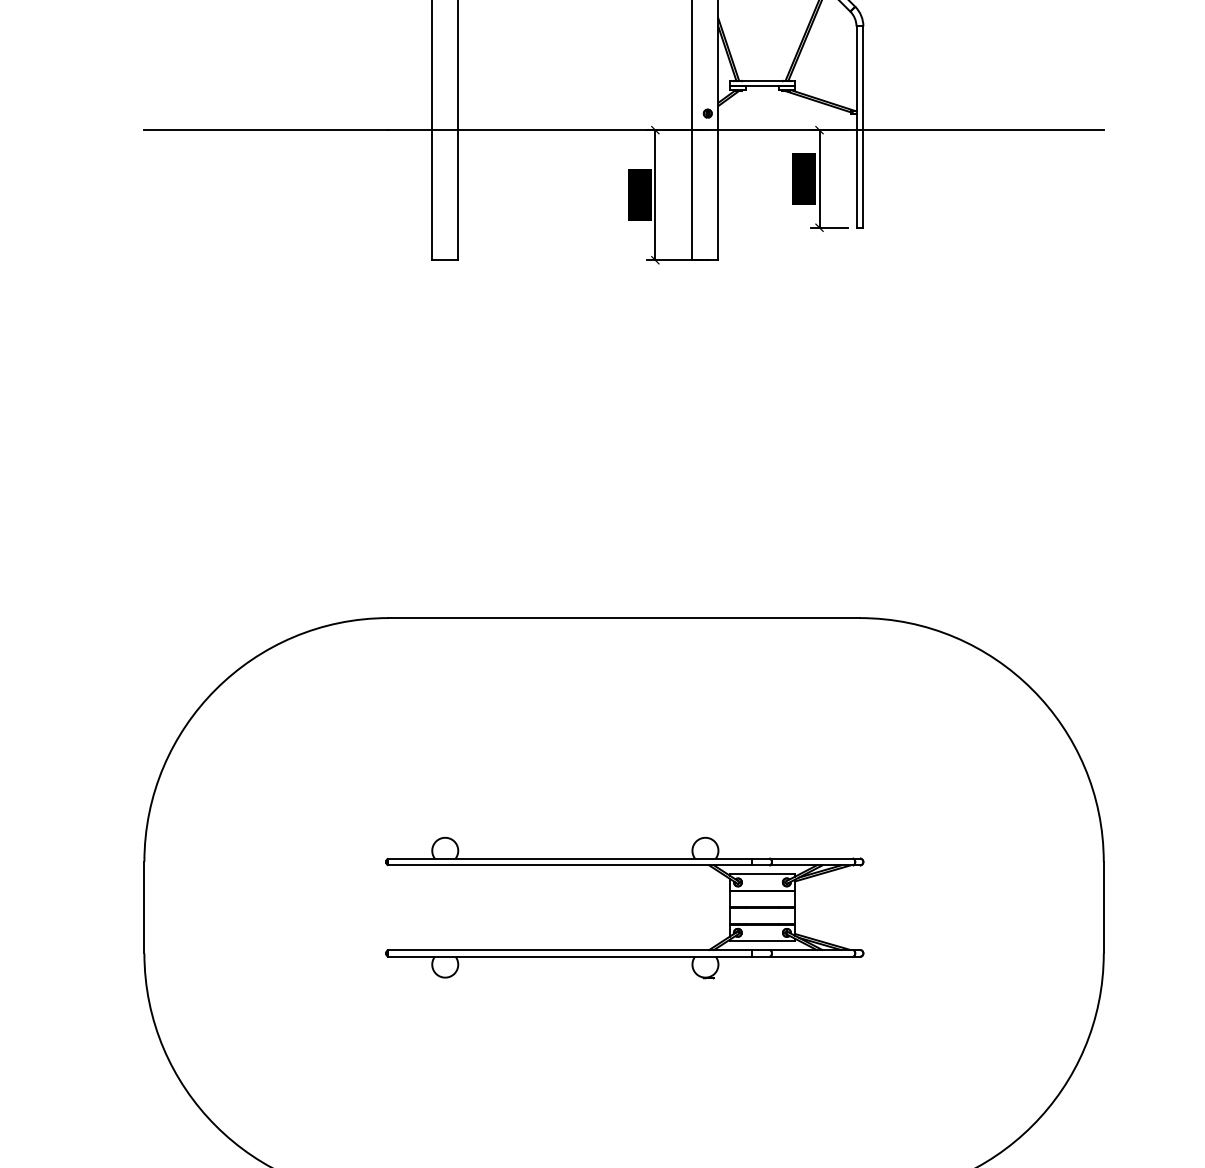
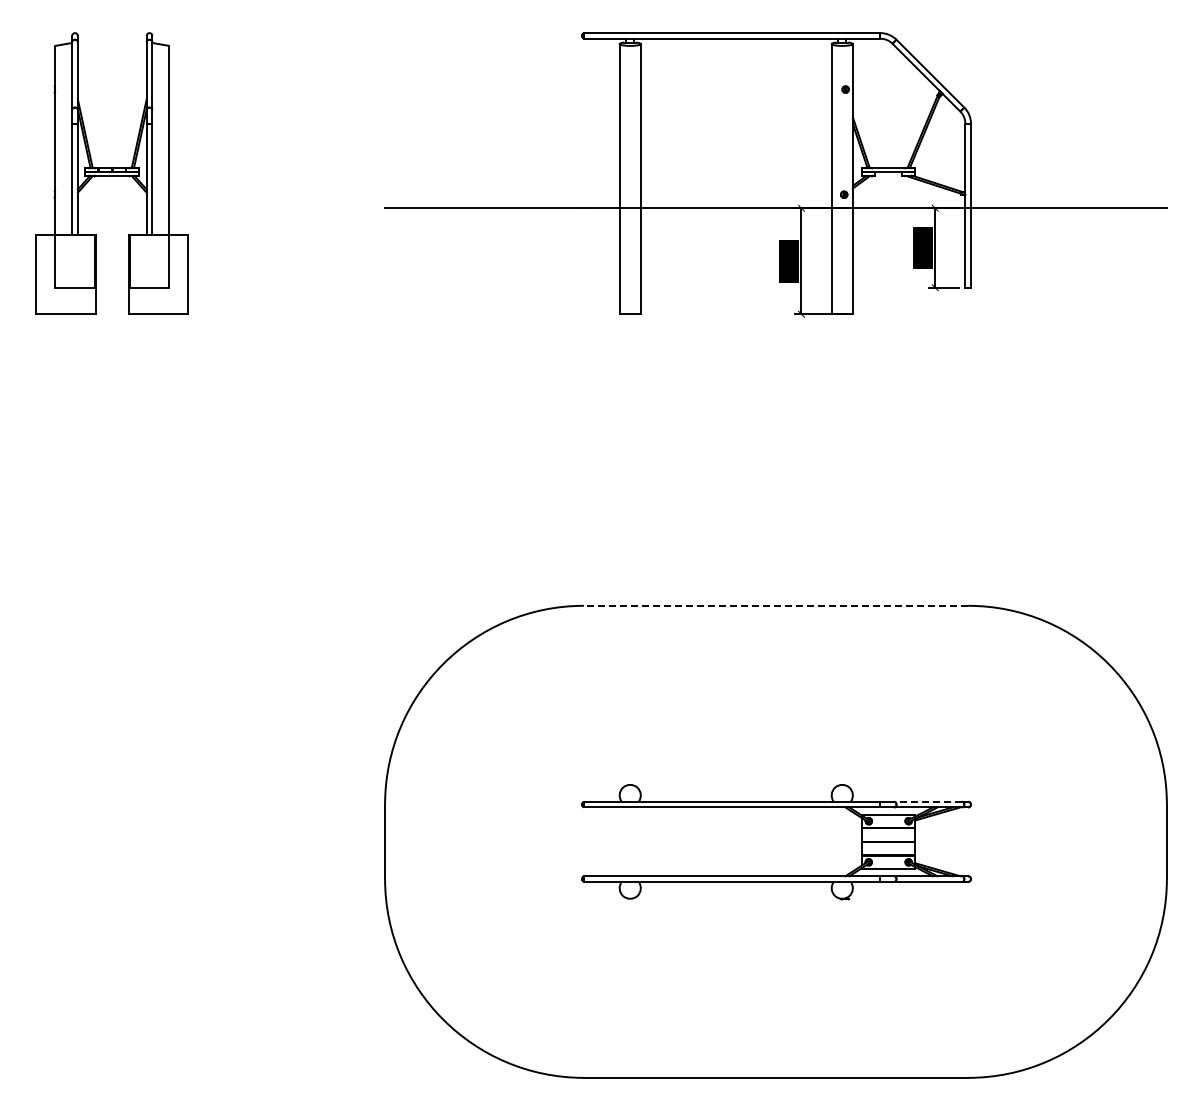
line: (623, 617) -> (775, 605), solid -> dashed
line: (811, 858) -> (928, 801), solid -> dashed

